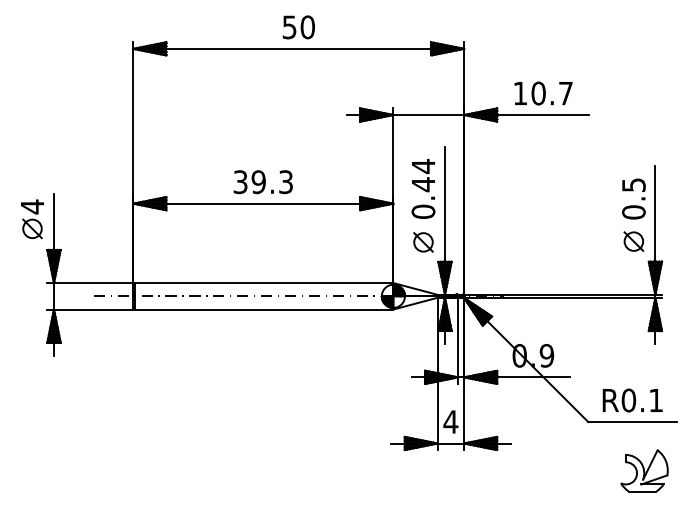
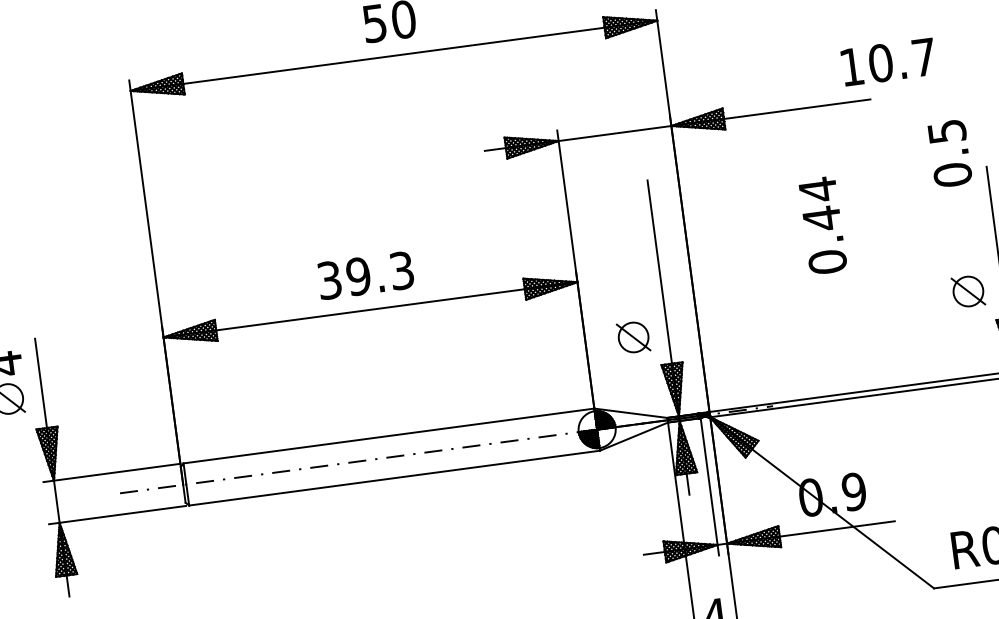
text: (543, 93) -> (888, 62), moved
text: (423, 188) -> (822, 224), moved
text: (633, 198) -> (949, 152), moved

